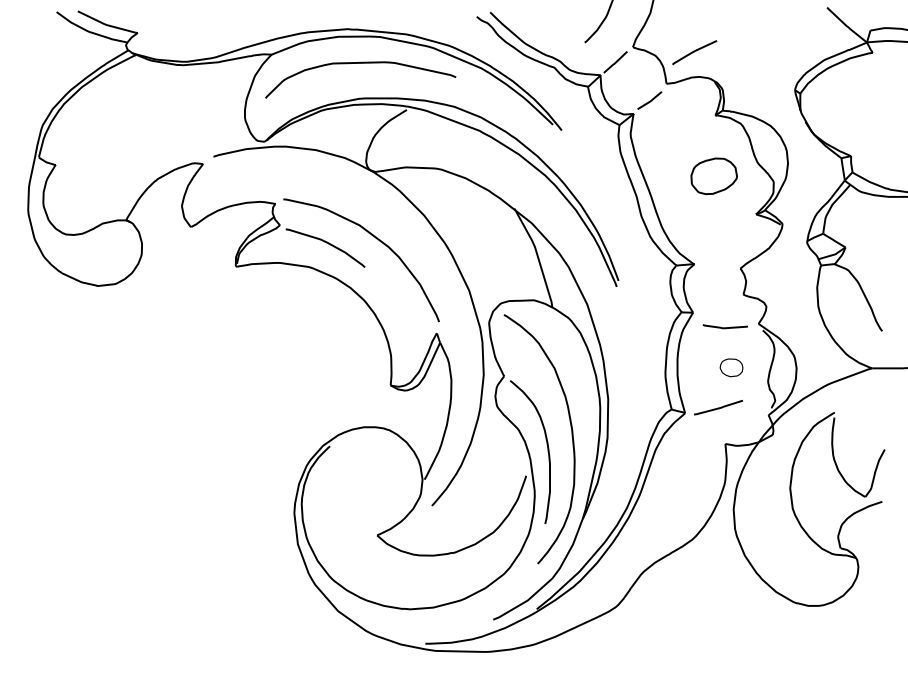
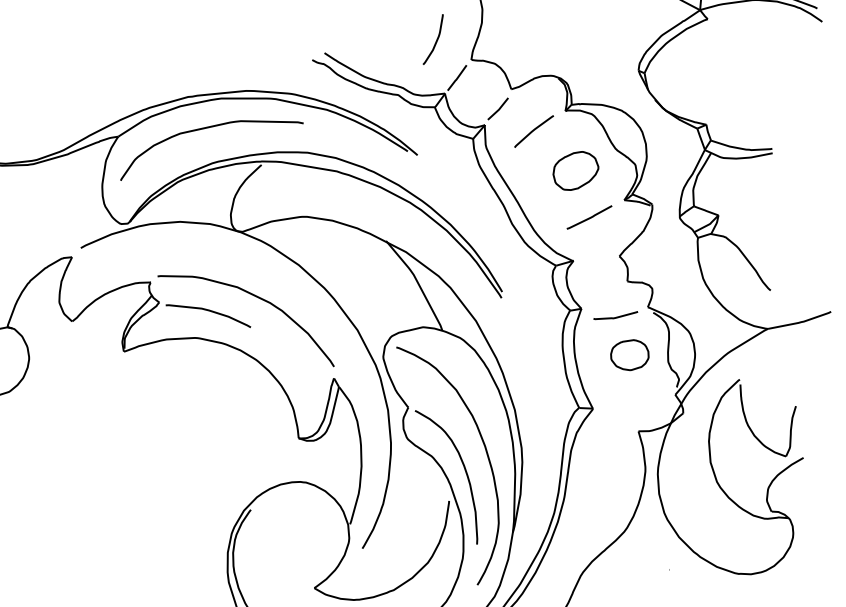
curve: (694, 52) -> (533, 131), moved
part: (731, 367) -> (629, 355), size x1.67
line: (718, 407) -> (589, 217), moved

